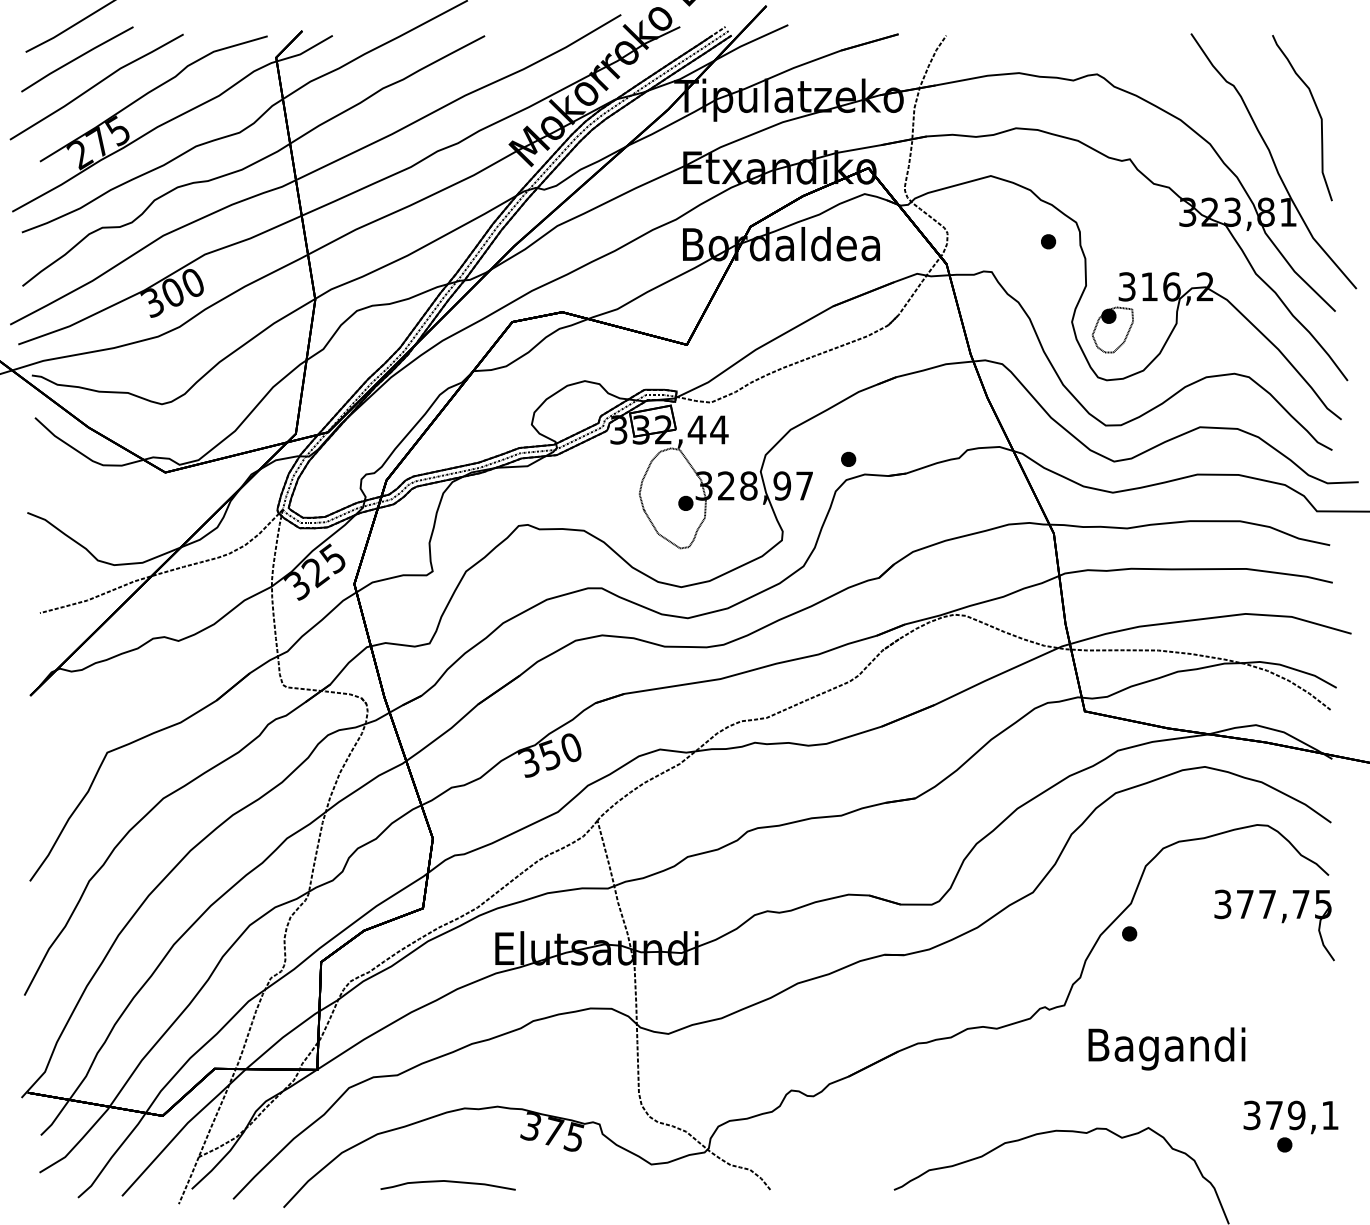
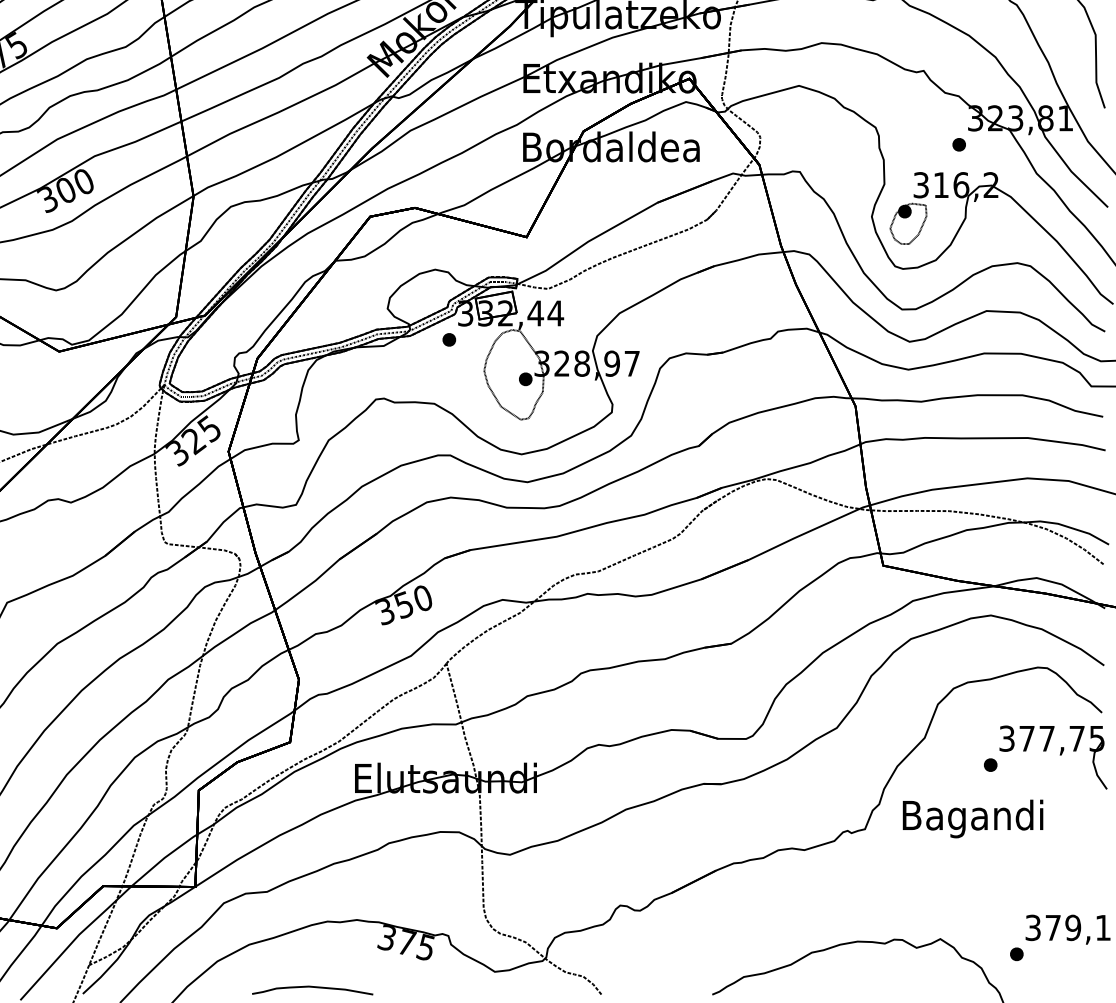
part: (1048, 241) -> (959, 144), moved
part: (848, 458) -> (449, 339), moved
part: (1129, 933) -> (990, 764), moved
text: (1166, 1048) -> (972, 818), moved
part: (1284, 1144) -> (1016, 953), moved

